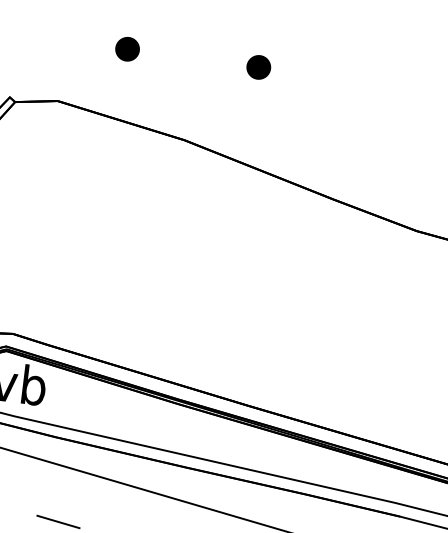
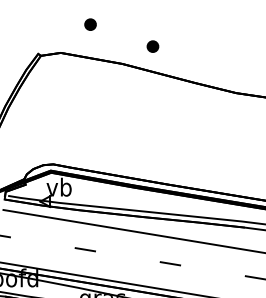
part: (257, 67) -> (152, 46), moved

